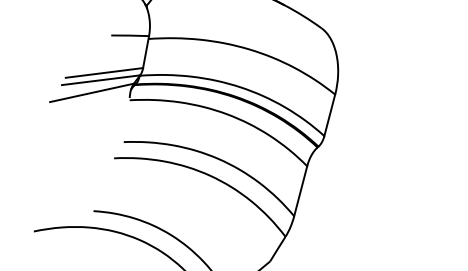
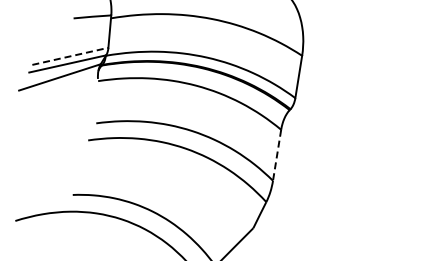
line: (104, 72) -> (70, 55), solid -> dashed
line: (300, 191) -> (276, 155), solid -> dashed

